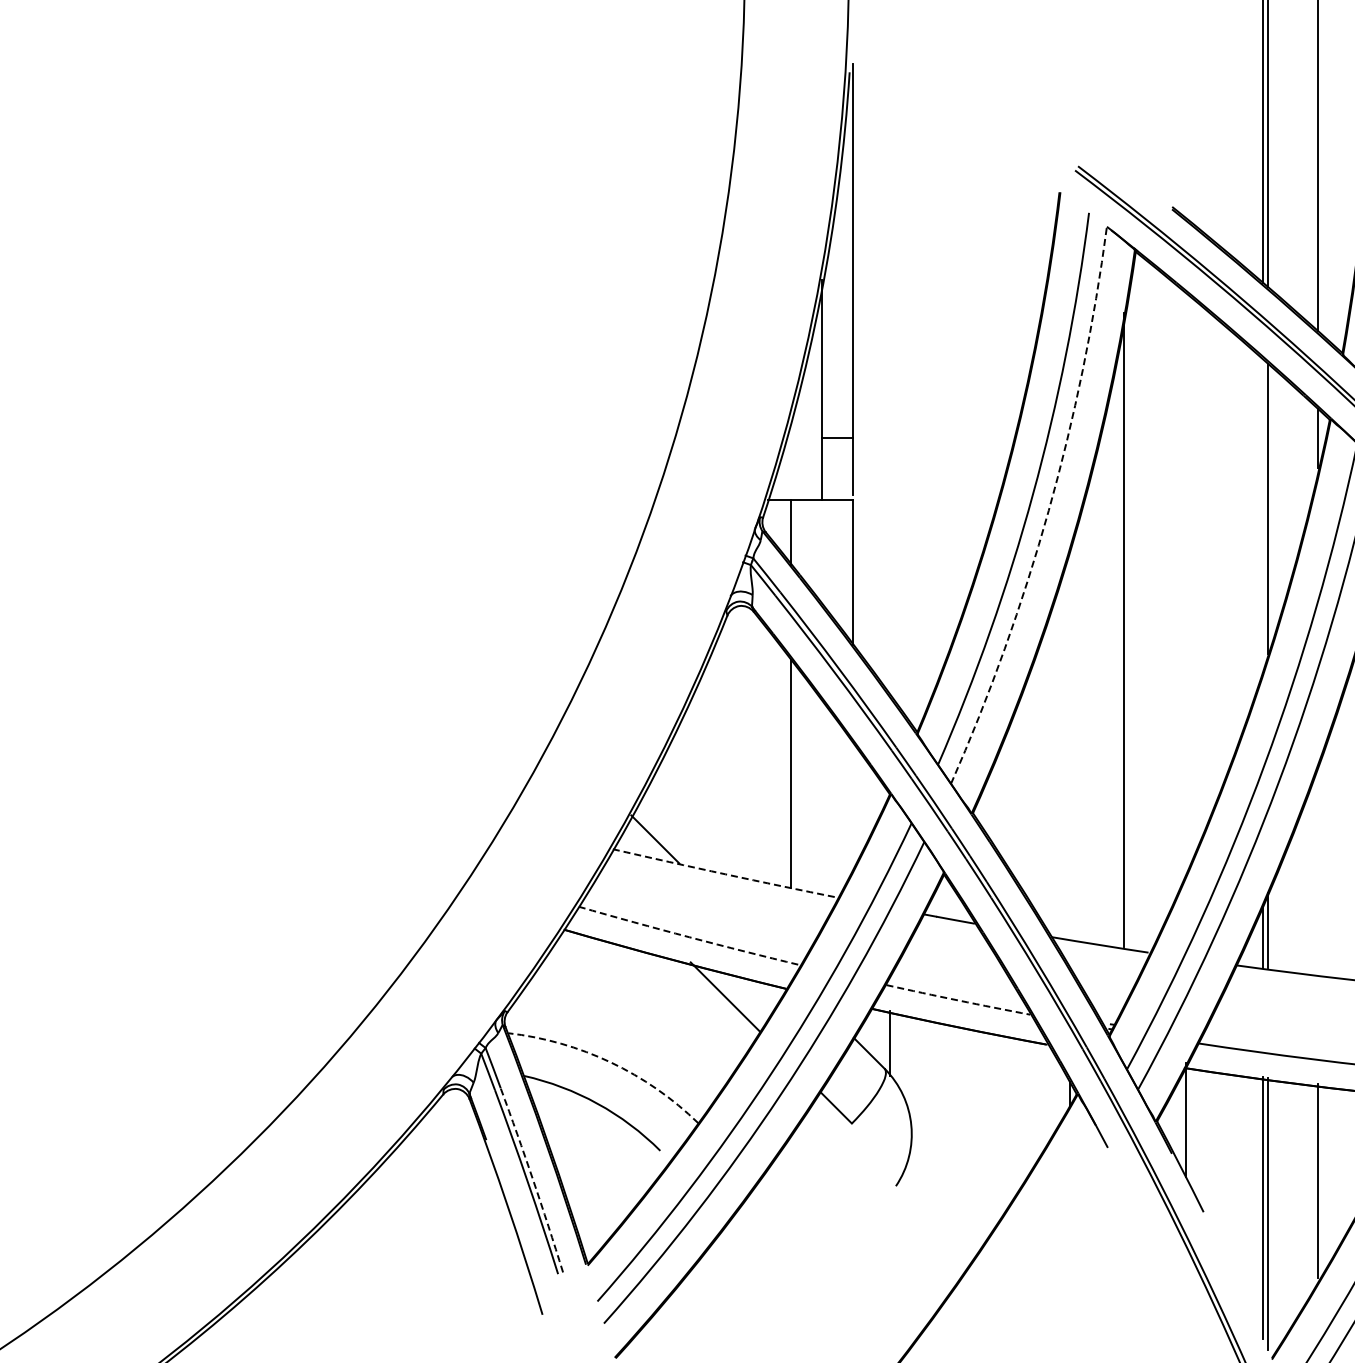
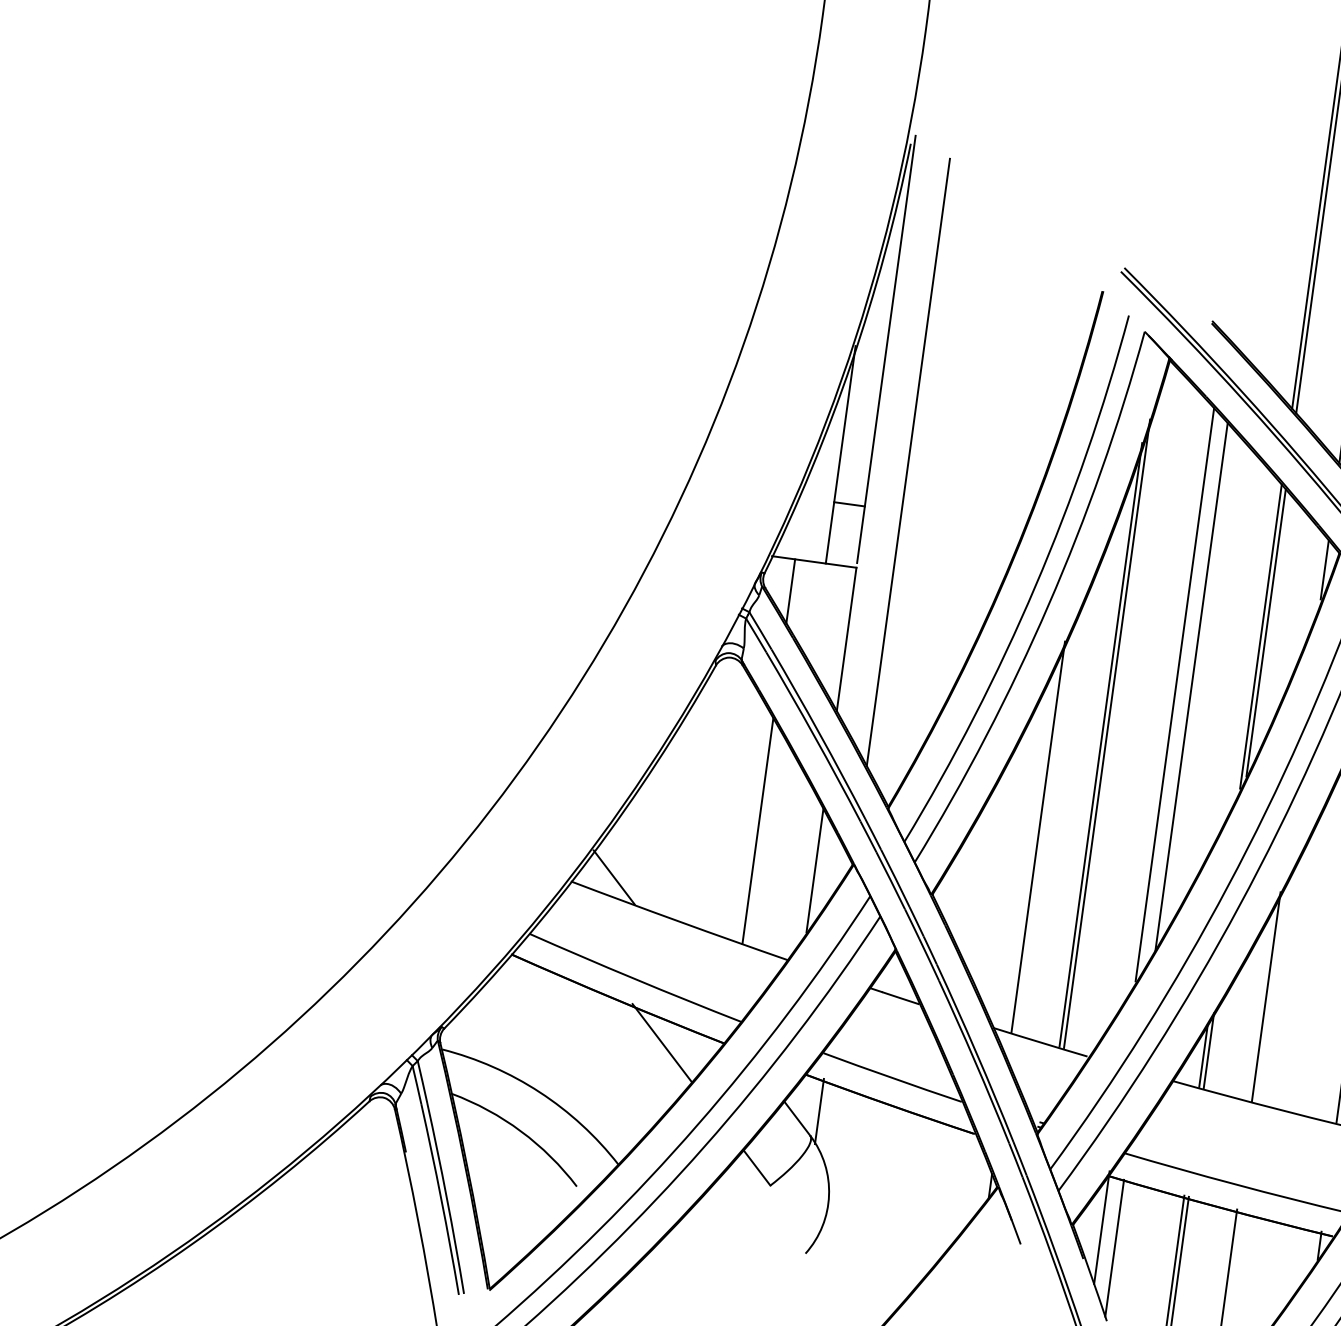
line: (890, 388) -> (908, 462), added
arc: (1048, 510) -> (1048, 604), dashed -> solid
line: (1263, 512) -> (1261, 636), added
line: (1201, 572) -> (1191, 687), added
line: (1186, 582) -> (1175, 694), added
line: (1119, 641) -> (1100, 744), added
line: (1069, 741) -> (1037, 836), added
line: (853, 805) -> (815, 870), added
line: (1317, 869) -> (1266, 997), added
arc: (725, 874) -> (678, 921), dashed -> solid
arc: (689, 937) -> (634, 979), dashed -> solid
arc: (958, 1000) -> (892, 1078), dashed -> solid
arc: (610, 1062) -> (539, 1092), dashed -> solid
line: (1201, 1138) -> (1114, 1247), added
arc: (533, 1179) -> (447, 1197), dashed -> solid

